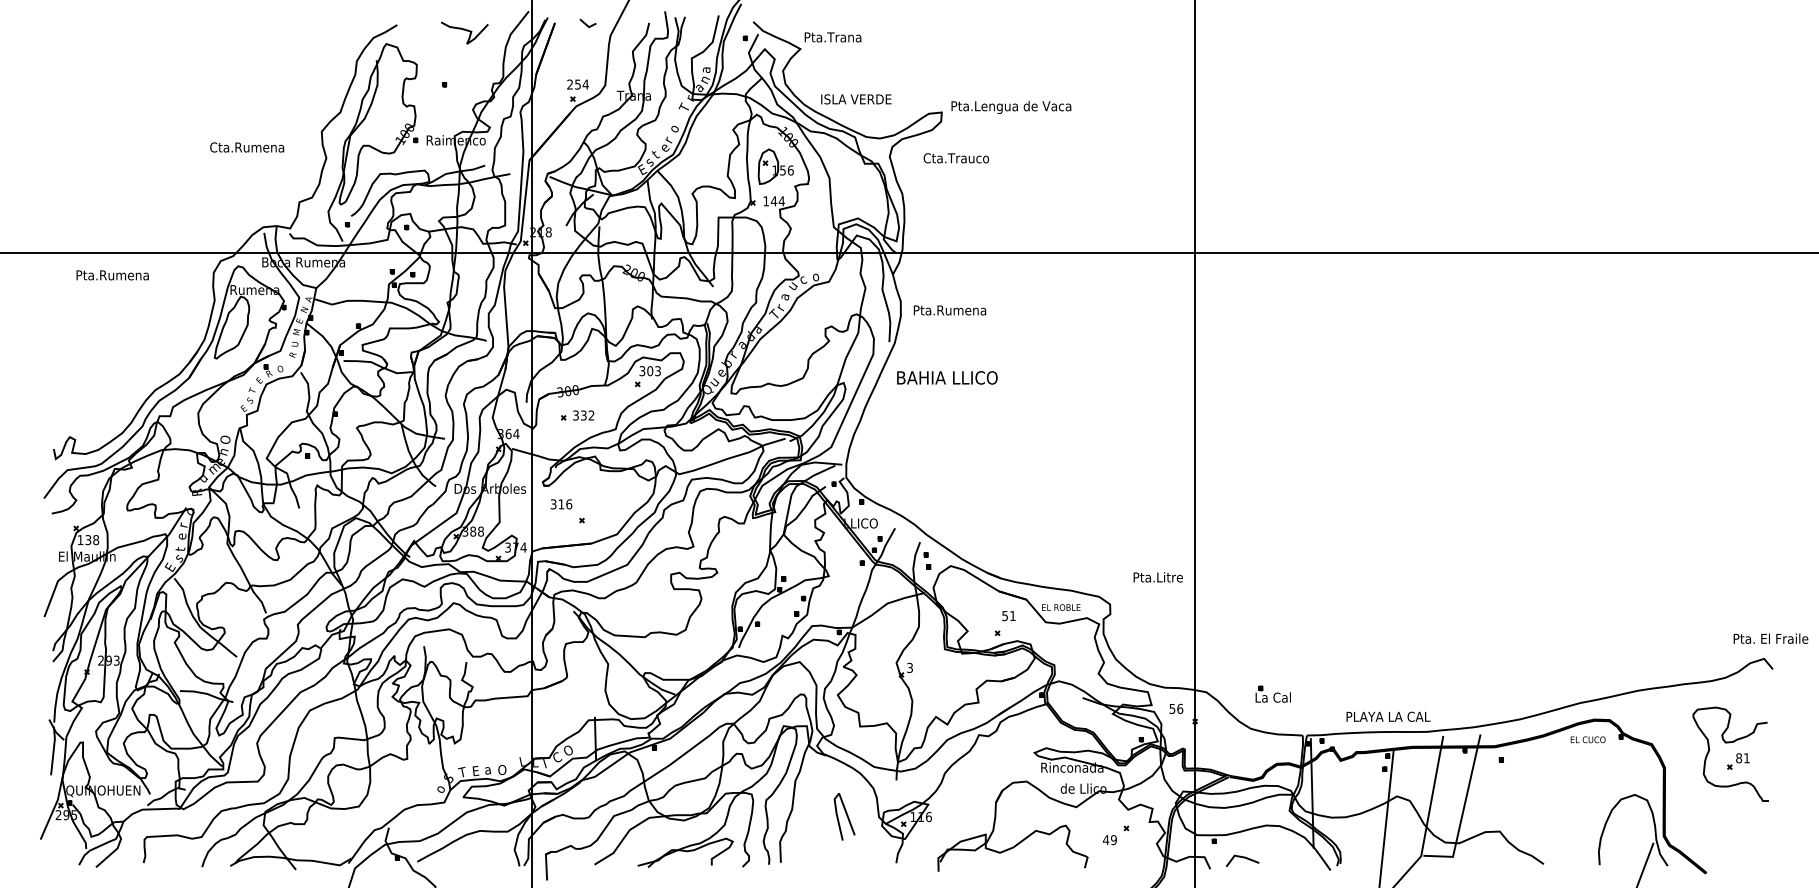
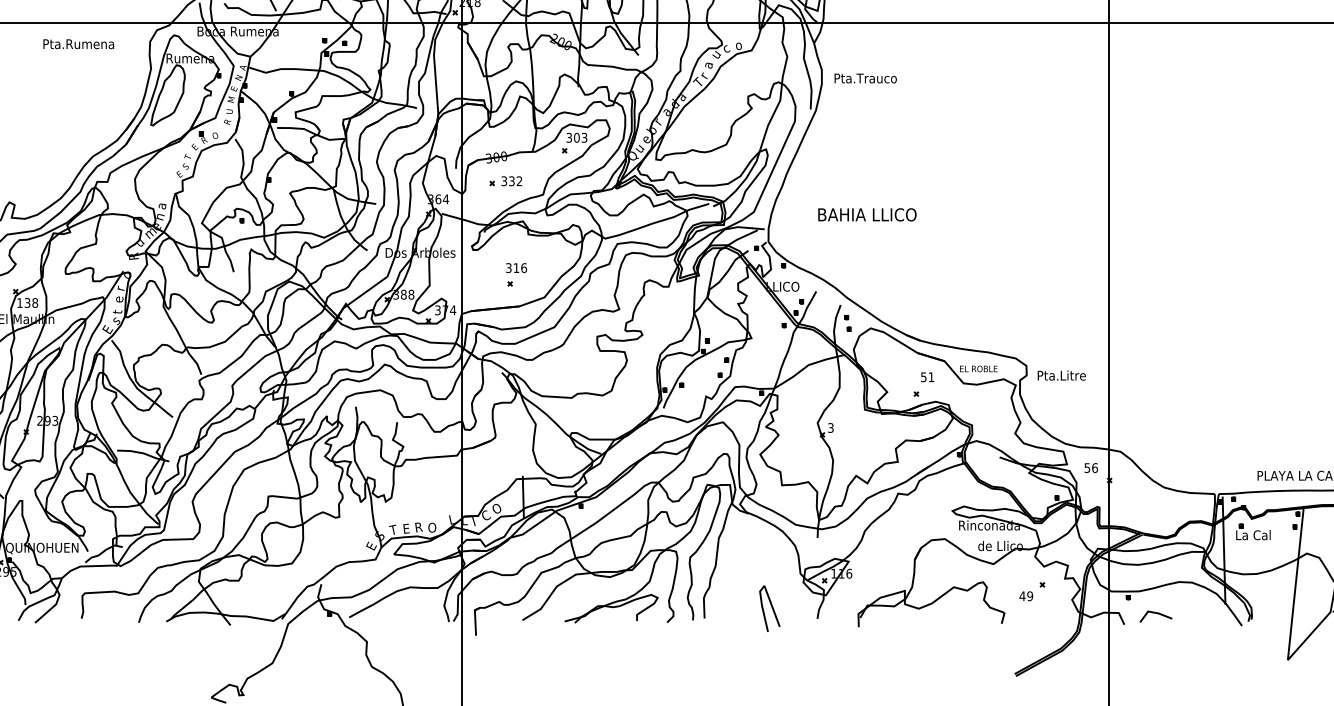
text: (112, 275) -> (78, 44), moved
text: (961, 310) -> (881, 78), Pta.Rumena -> Pta.Trauco
text: (947, 377) -> (867, 214), moved
text: (225, 439) -> (161, 204), O -> a
text: (561, 504) -> (516, 268), moved
text: (1157, 577) -> (1061, 375), moved
part: (1272, 693) -> (1252, 531), moved
text: (488, 769) -> (418, 527), a -> R
text: (439, 788) -> (370, 545), o -> E
line: (846, 816) -> (771, 608), moved

